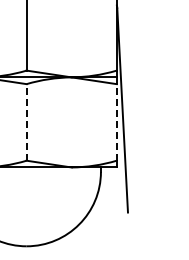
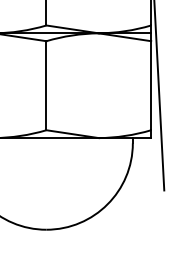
line: (26, 121) -> (46, 84), dashed -> solid
line: (116, 121) -> (150, 84), dashed -> solid

